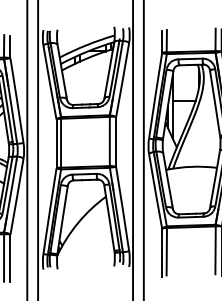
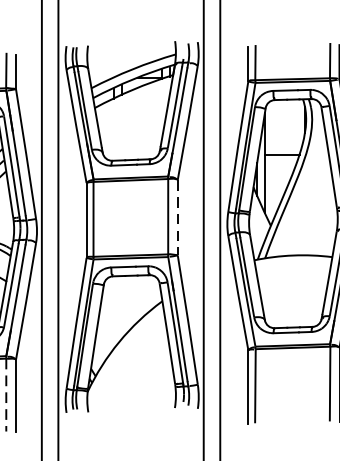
line: (116, 142) -> (178, 218), solid -> dashed
line: (4, 257) -> (6, 394), solid -> dashed

